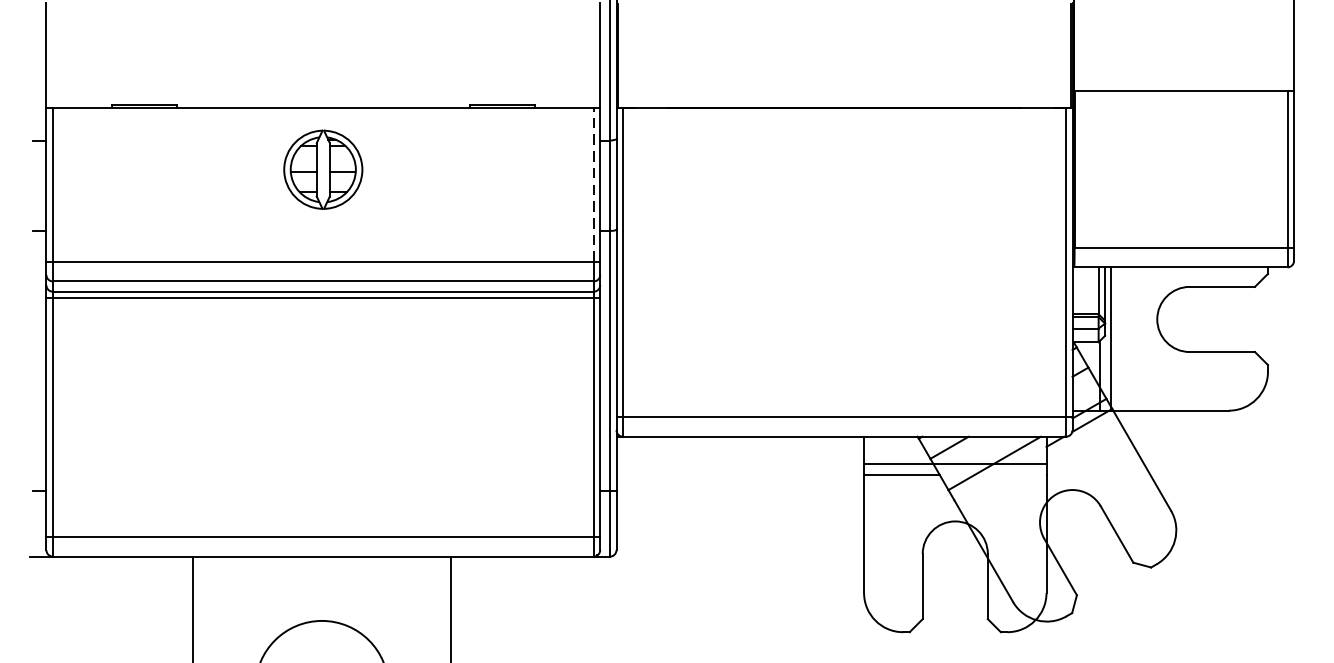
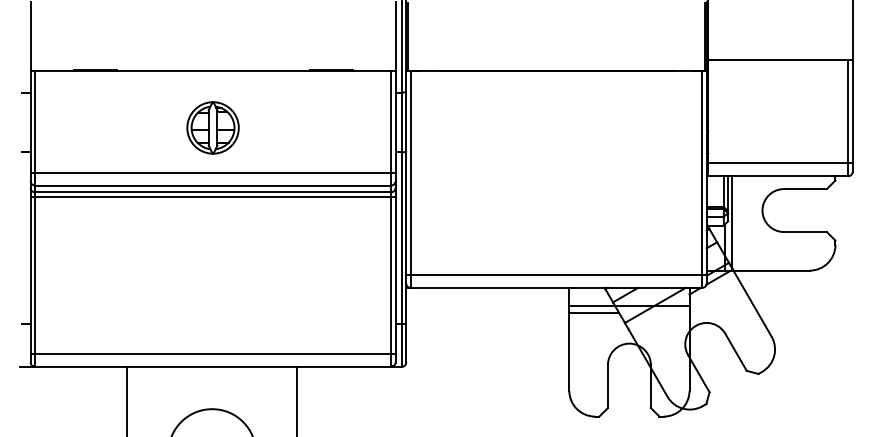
part: (322, 169) -> (212, 127), moved
line: (594, 184) -> (391, 121), dashed -> solid

